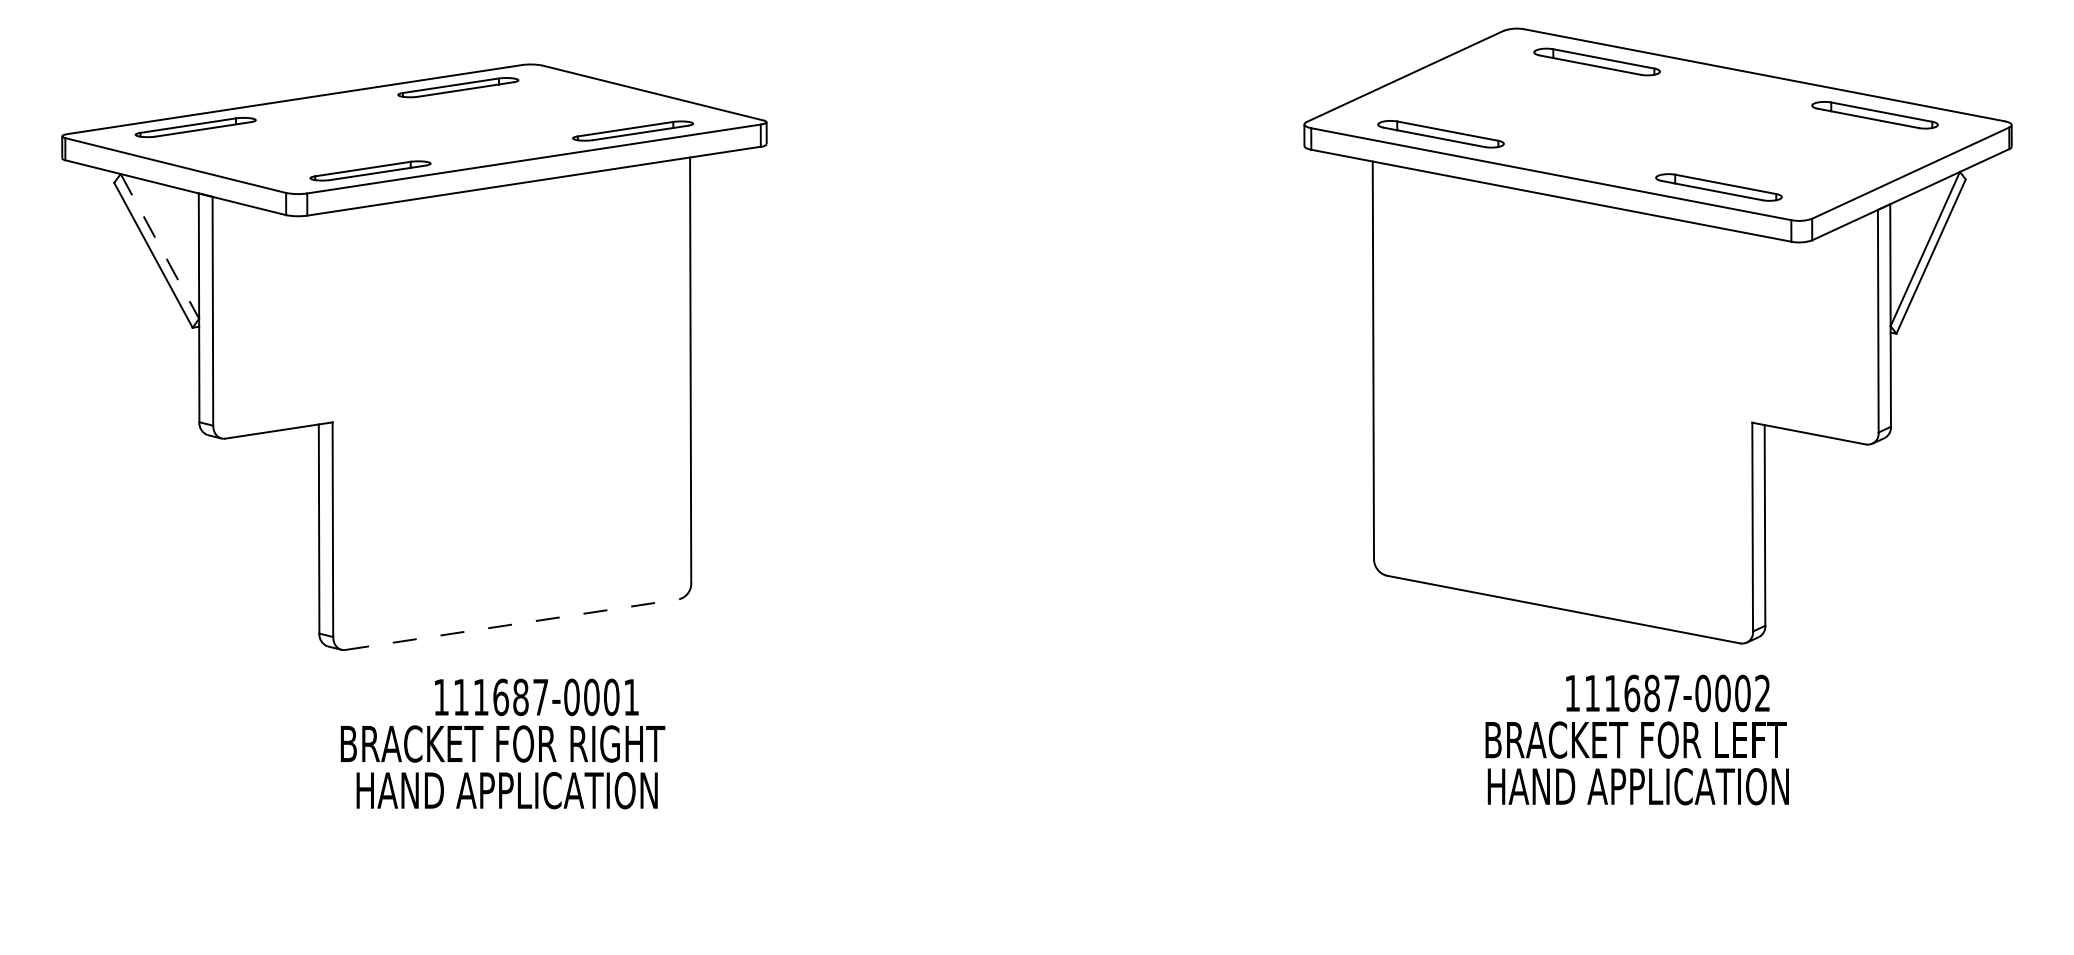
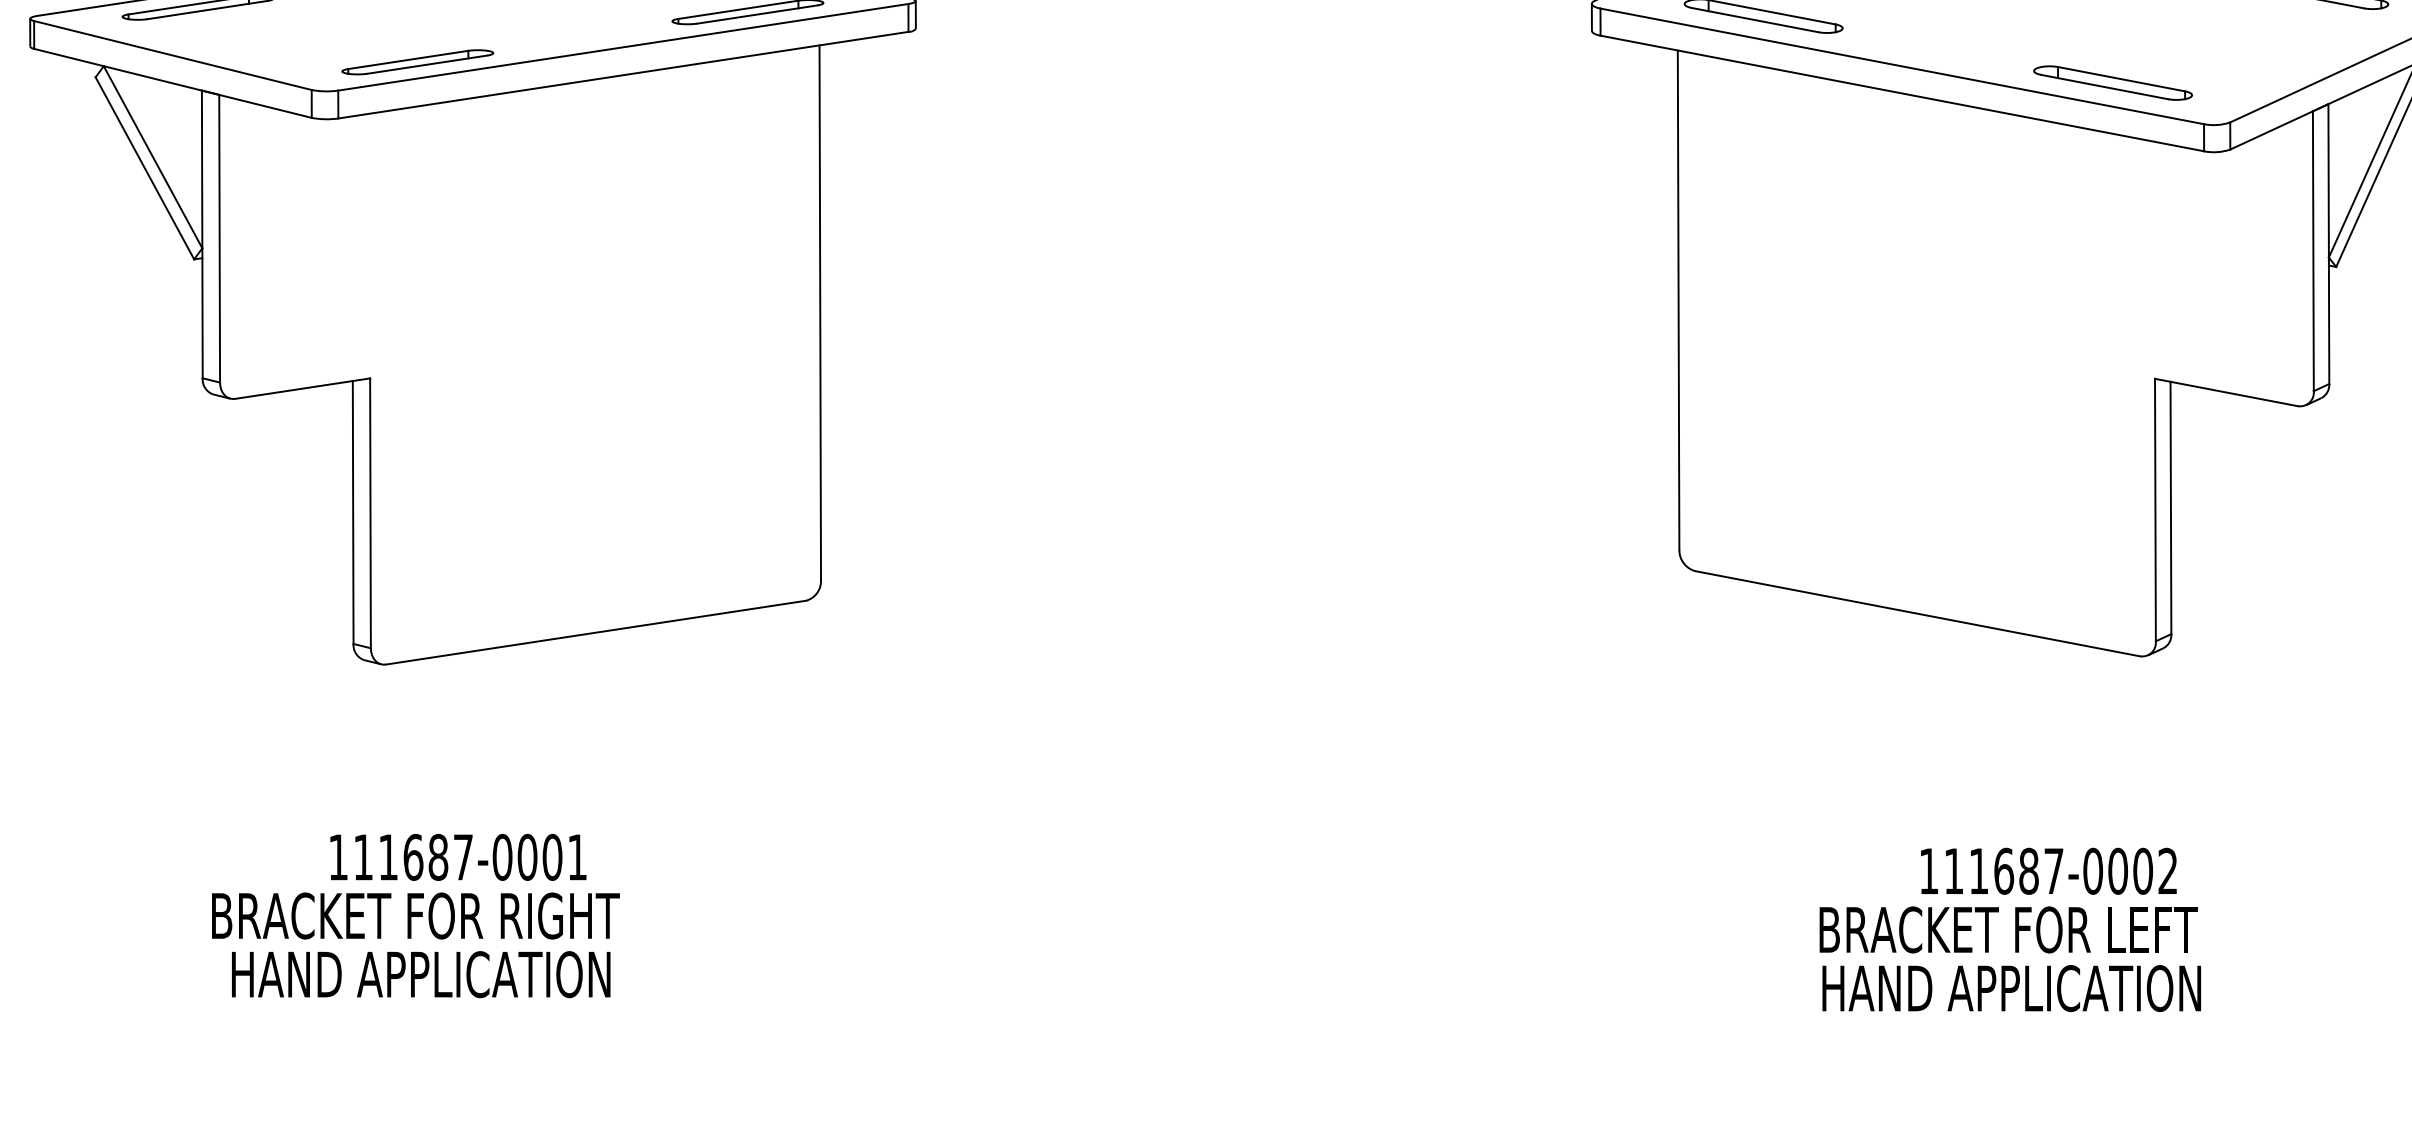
line: (160, 246) -> (153, 157), dashed -> solid
line: (512, 624) -> (596, 632), dashed -> solid
text: (1636, 739) -> (2009, 929), moved
text: (502, 743) -> (415, 915), moved

